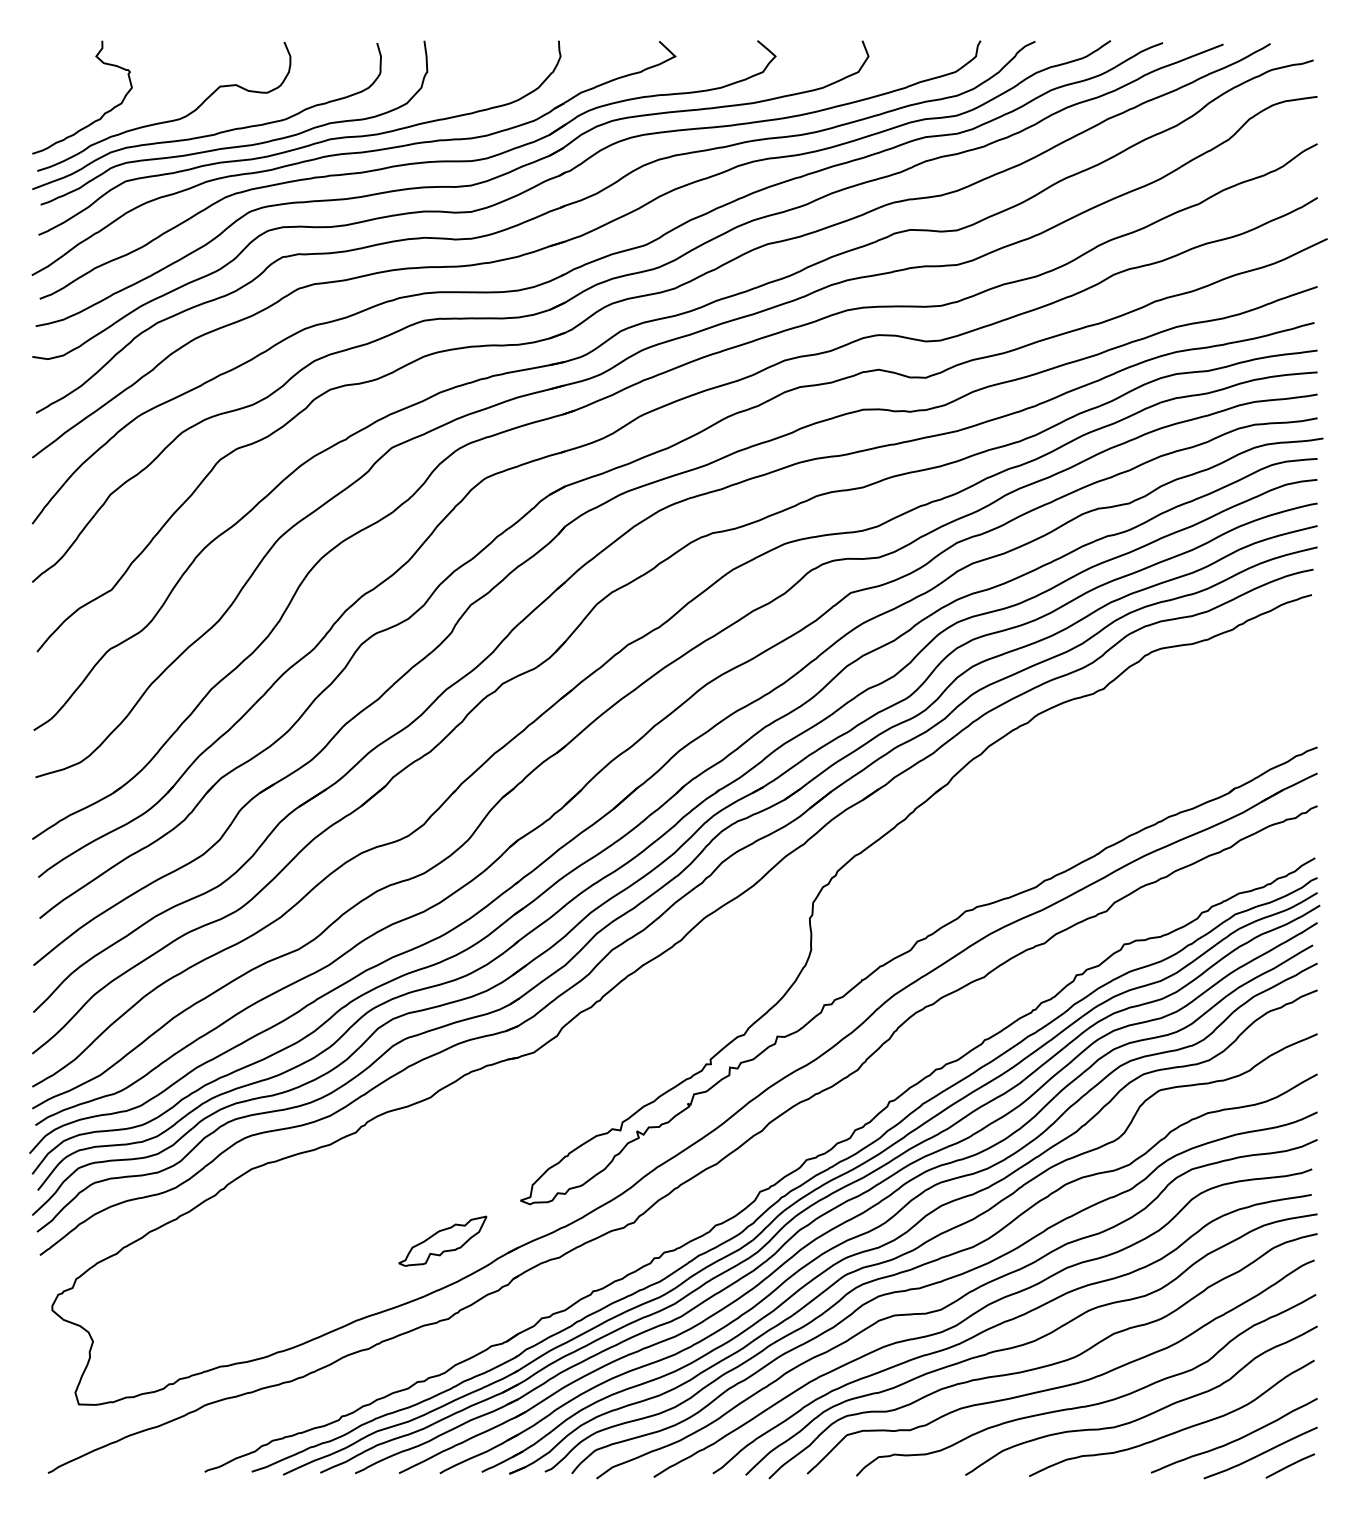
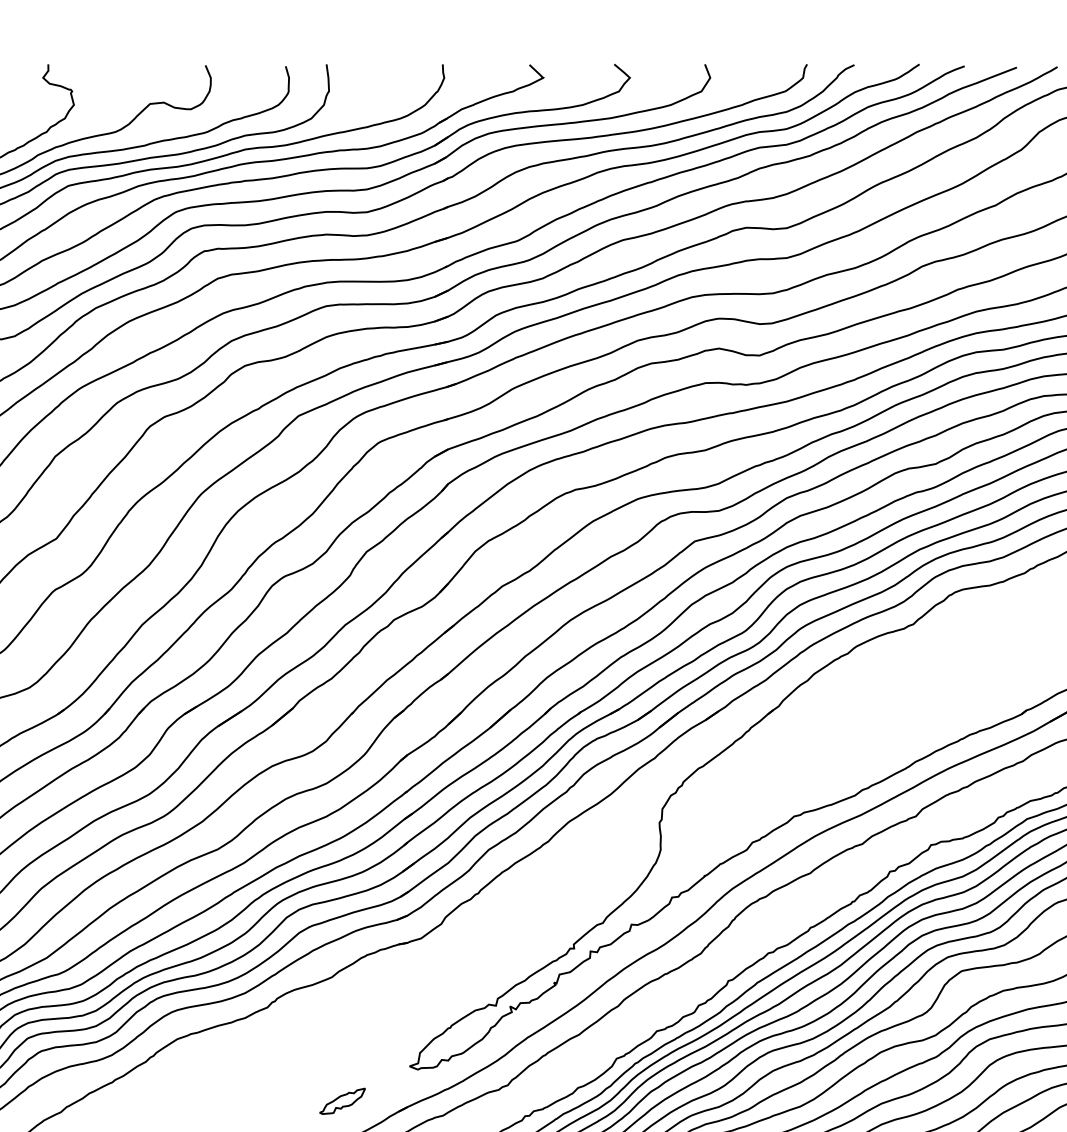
part: (442, 1240) -> (342, 1100), size x0.6

